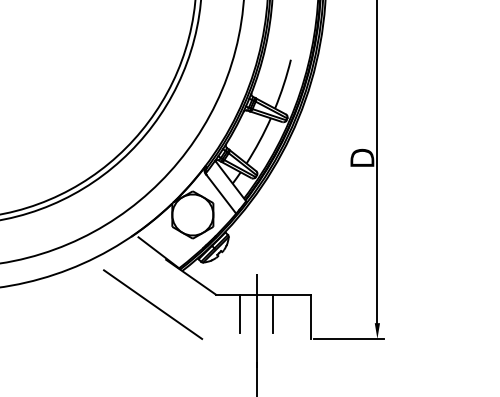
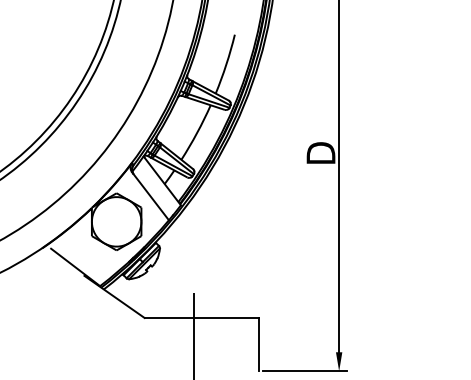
line: (153, 304) -> (69, 329), removed
line: (240, 313) -> (174, 340), removed
line: (273, 313) -> (213, 340), removed

